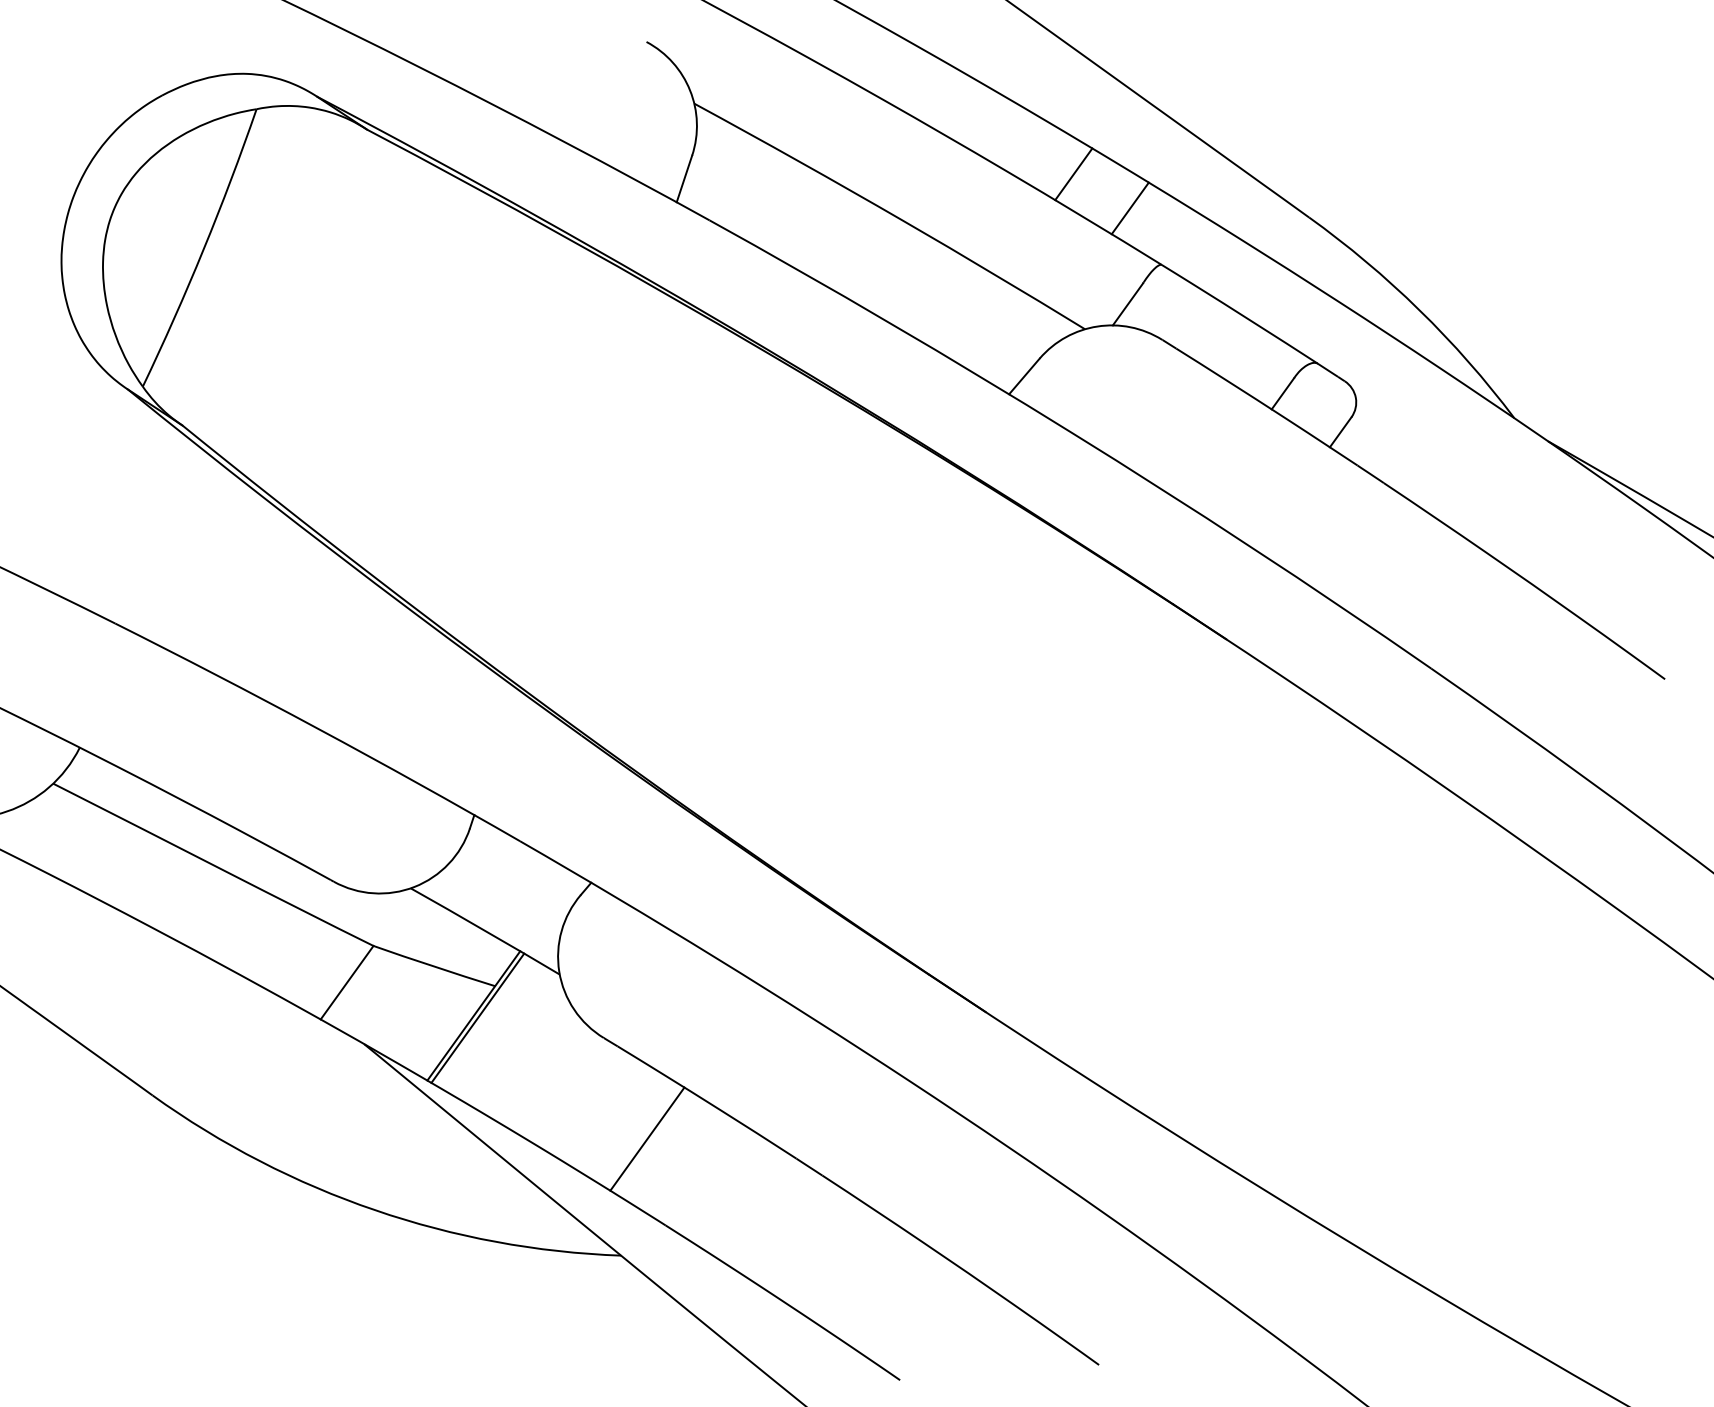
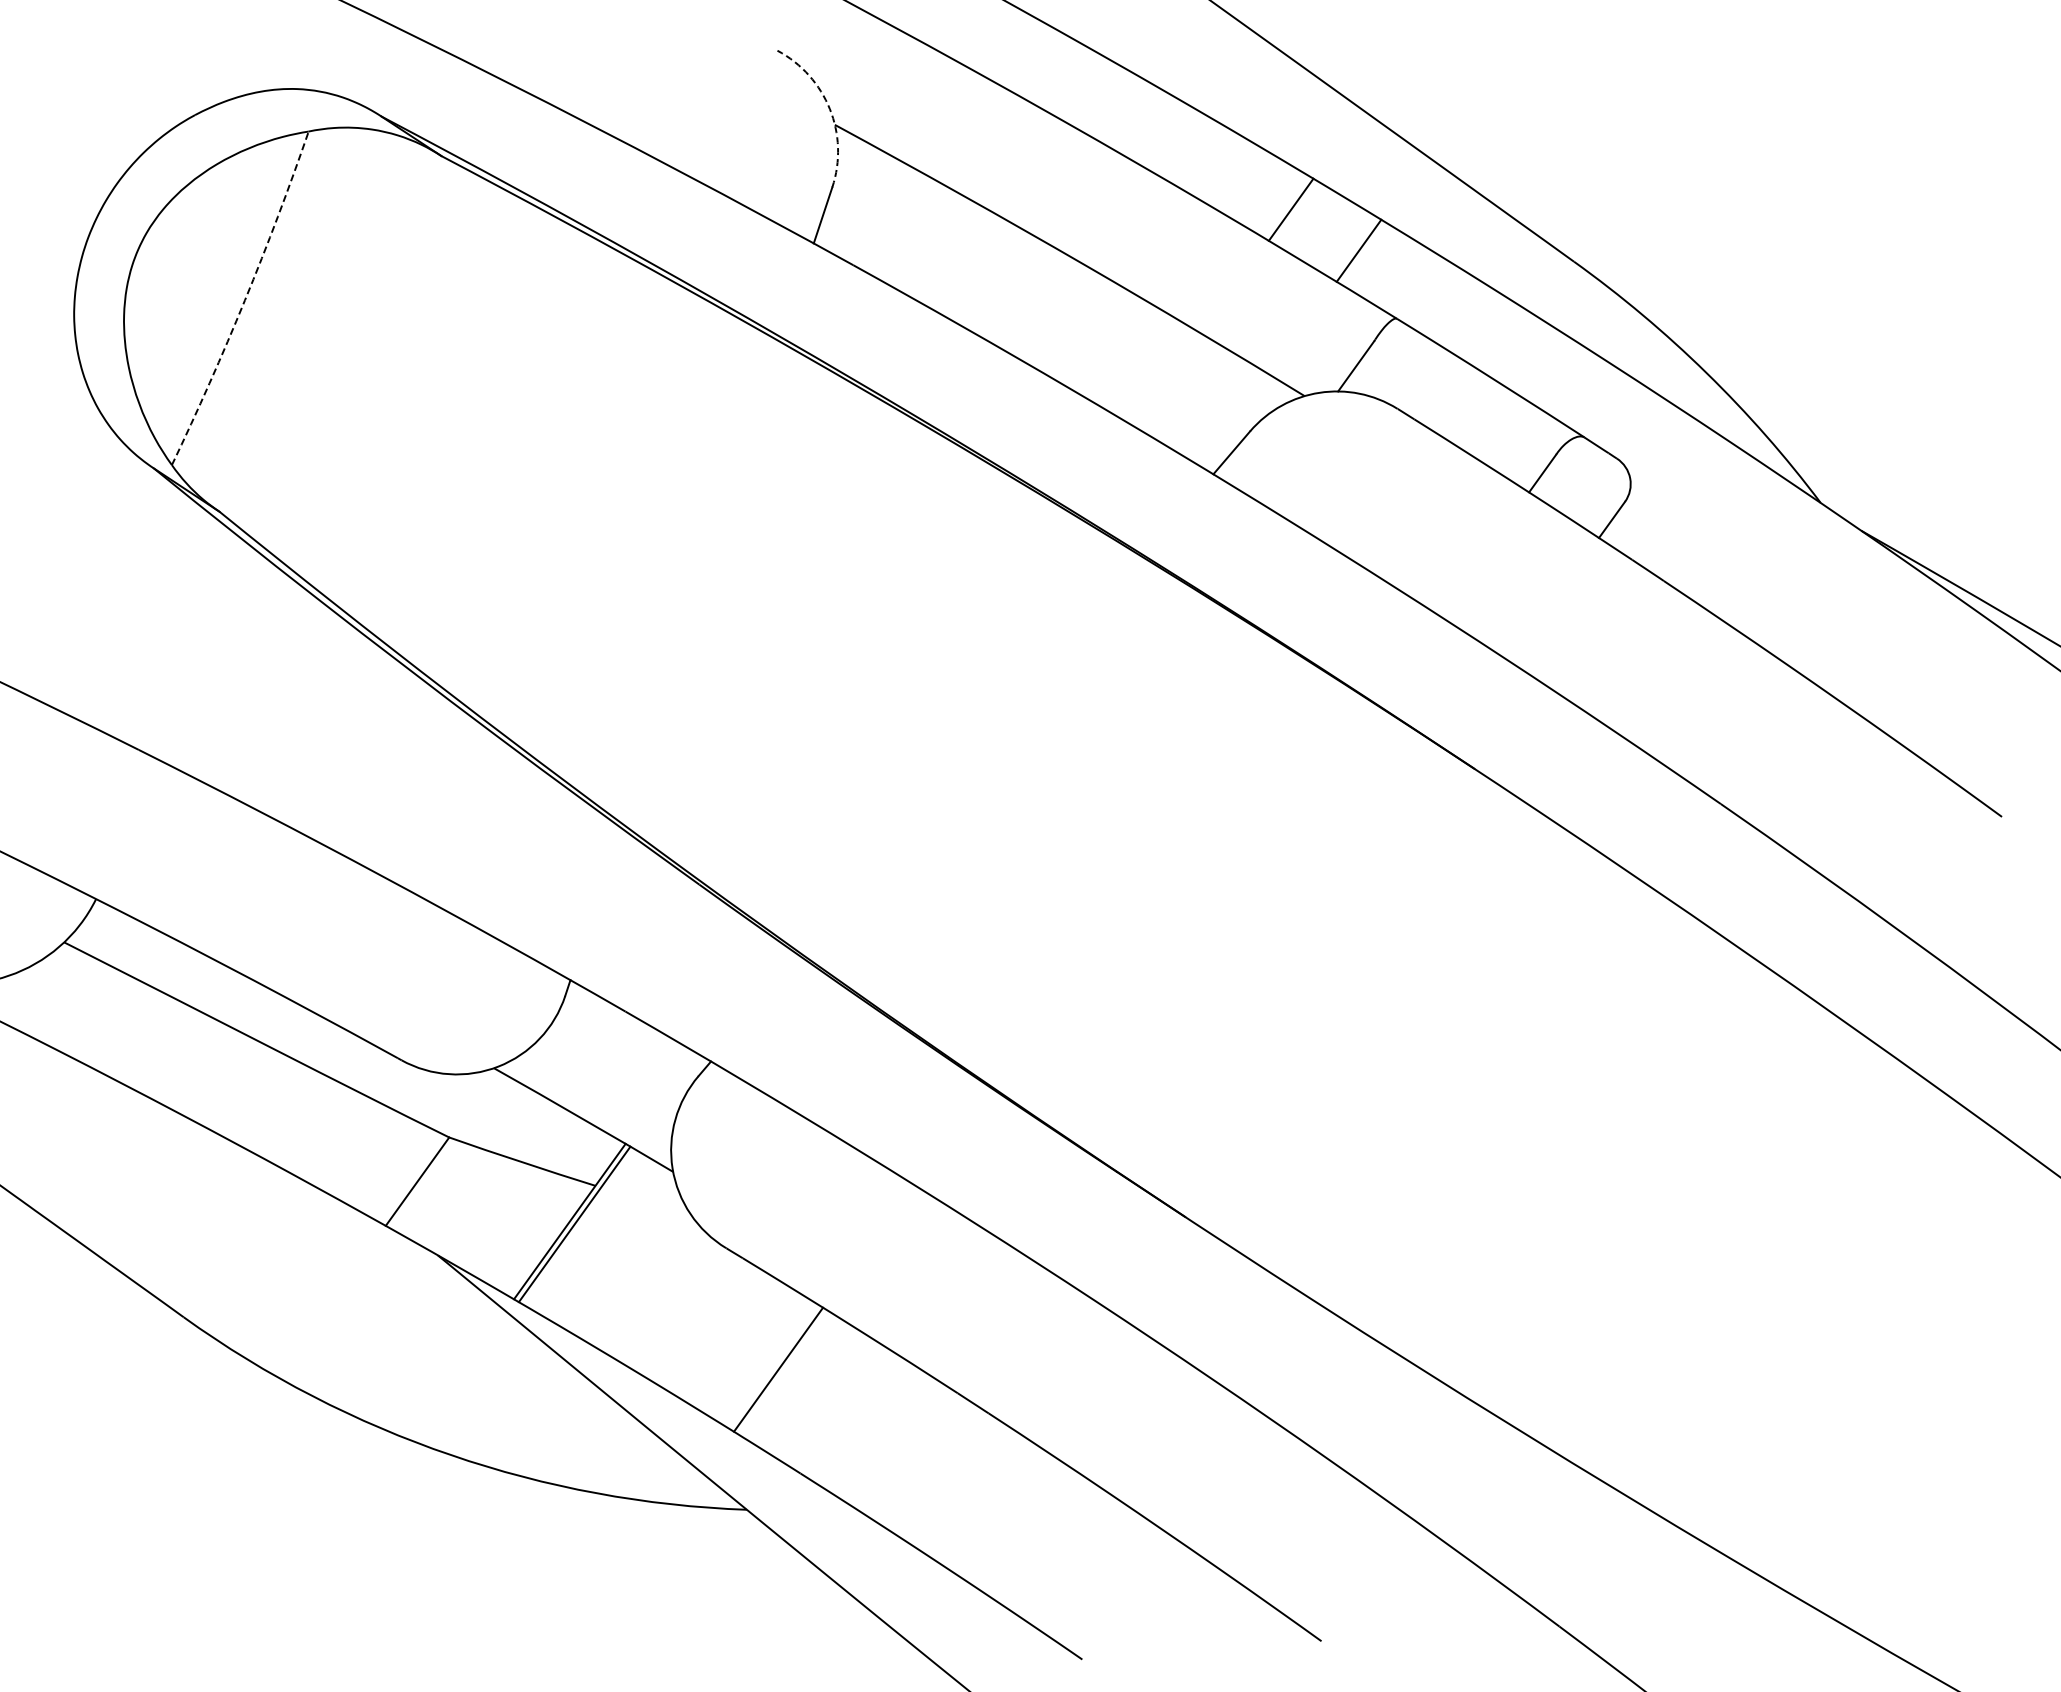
arc: (689, 90) -> (829, 109), solid -> dashed
arc: (204, 249) -> (245, 300), solid -> dashed

